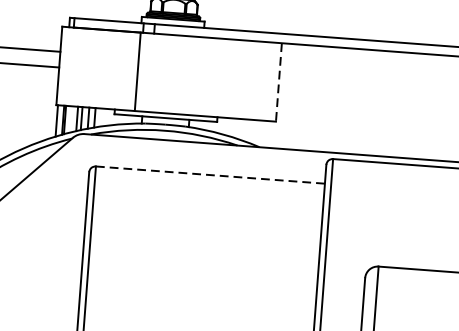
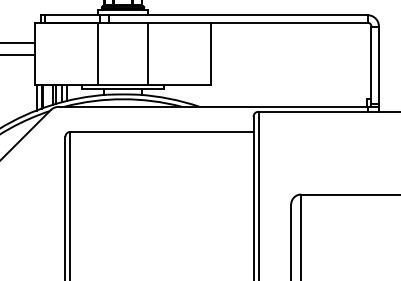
line: (200, 75) -> (148, 53), added
line: (278, 82) -> (210, 54), dashed -> solid
line: (211, 174) -> (162, 131), dashed -> solid

